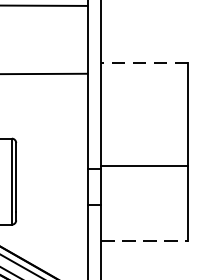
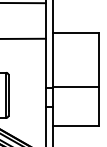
line: (143, 63) -> (75, 33), dashed -> solid
line: (143, 241) -> (75, 126), dashed -> solid

